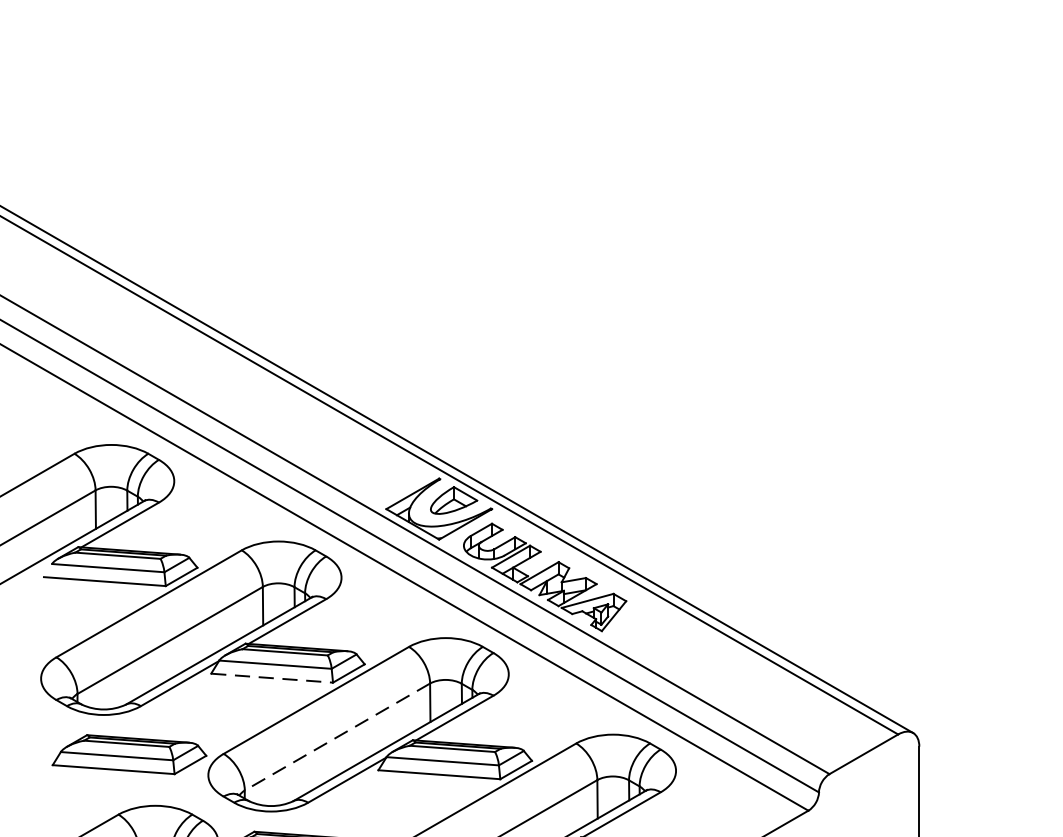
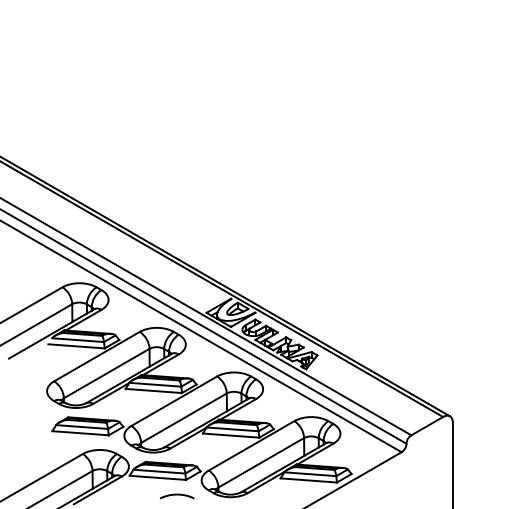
line: (273, 679) -> (154, 391), dashed -> solid
line: (336, 737) -> (183, 418), dashed -> solid

